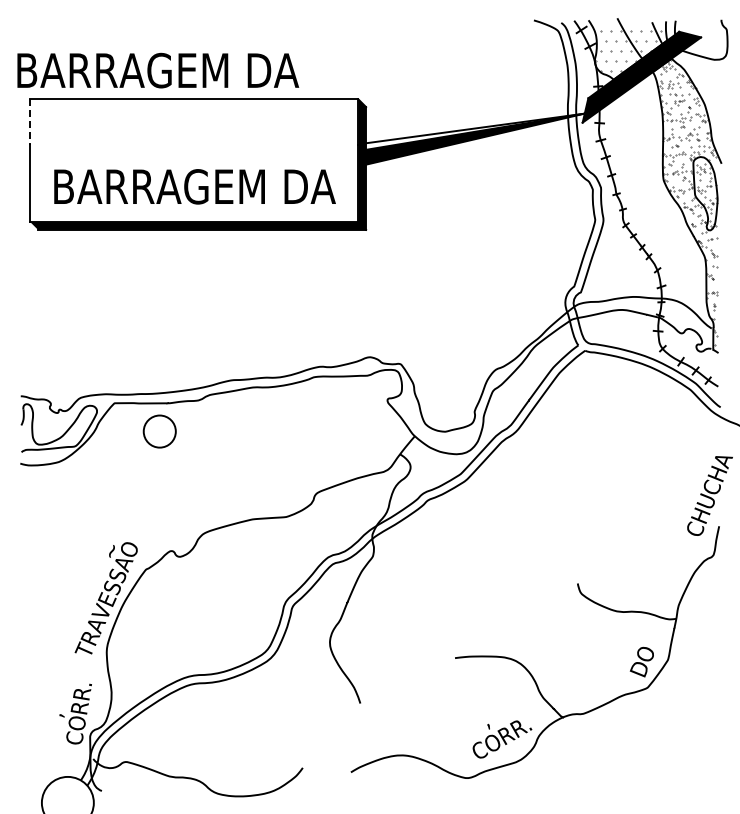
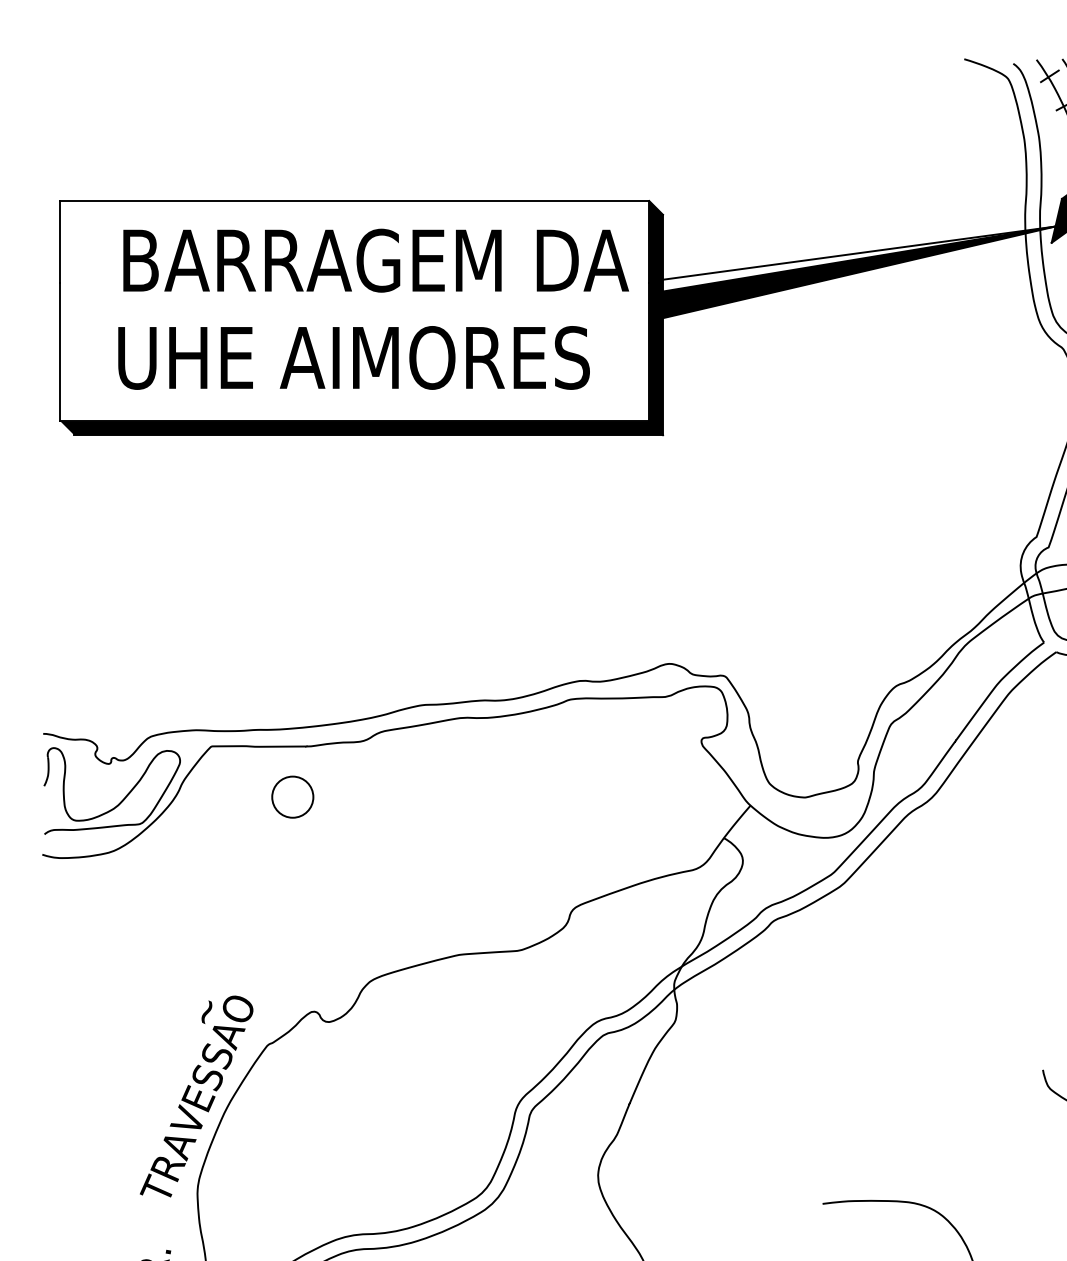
text: (158, 70) -> (376, 260), moved
line: (30, 122) -> (60, 242), dashed -> solid
text: (194, 186) -> (354, 357), BARRAGEM DA -> UHE AIMORES
part: (159, 431) -> (292, 797), size x0.71

